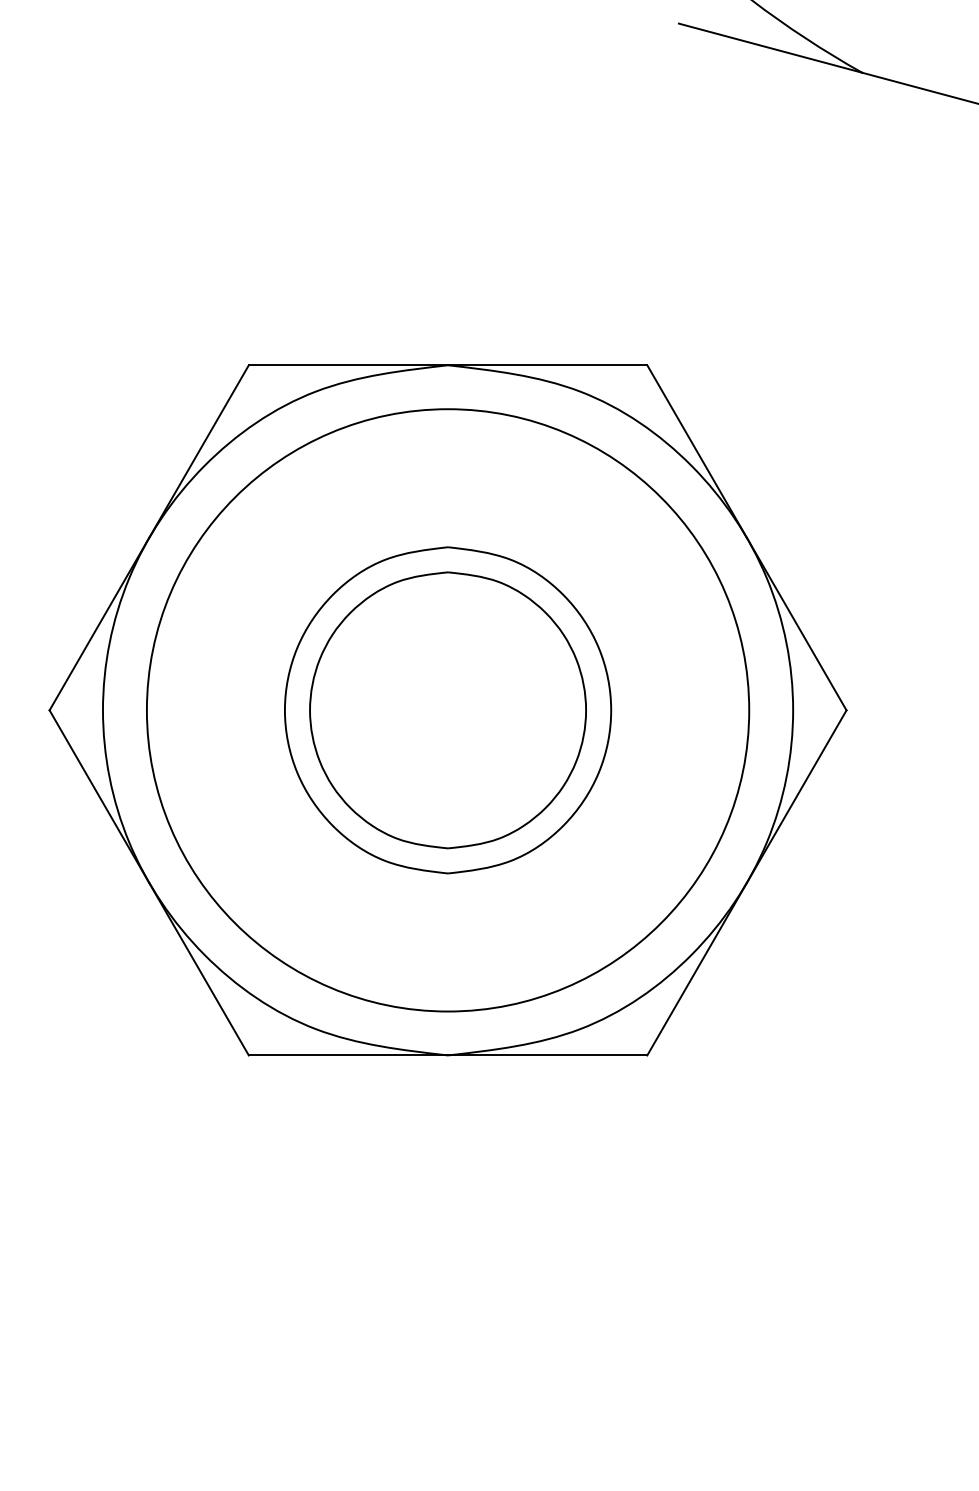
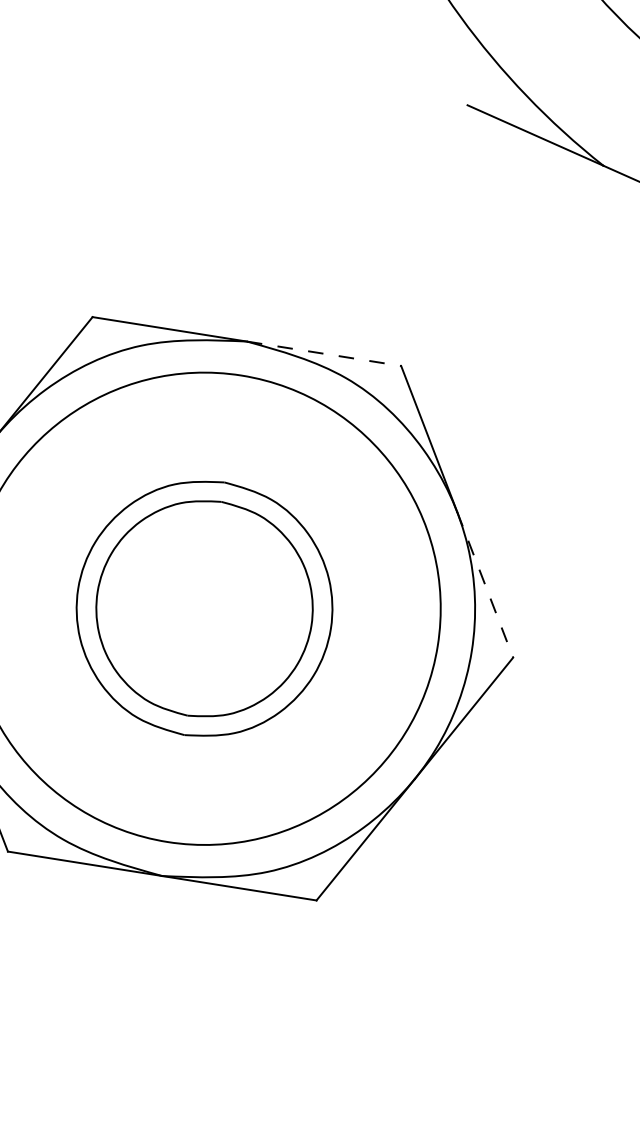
line: (547, 365) -> (323, 353), solid -> dashed
line: (796, 624) -> (484, 585), solid -> dashed

